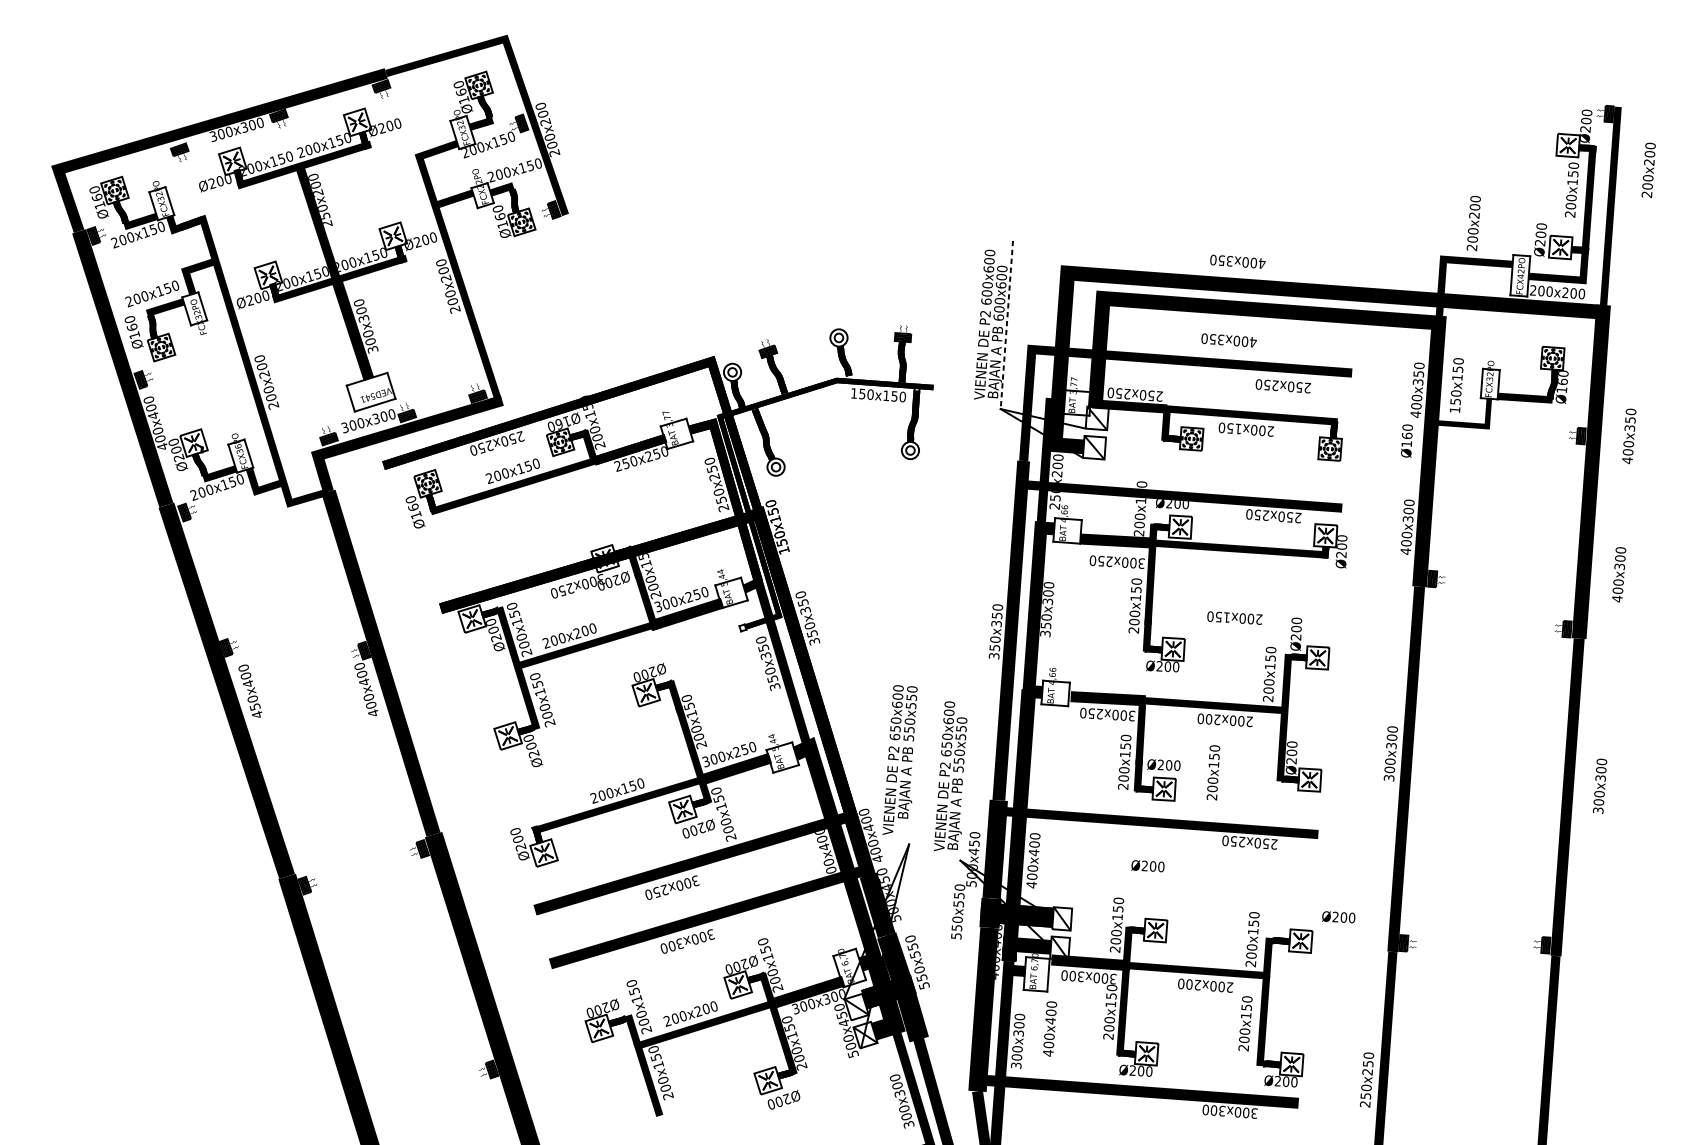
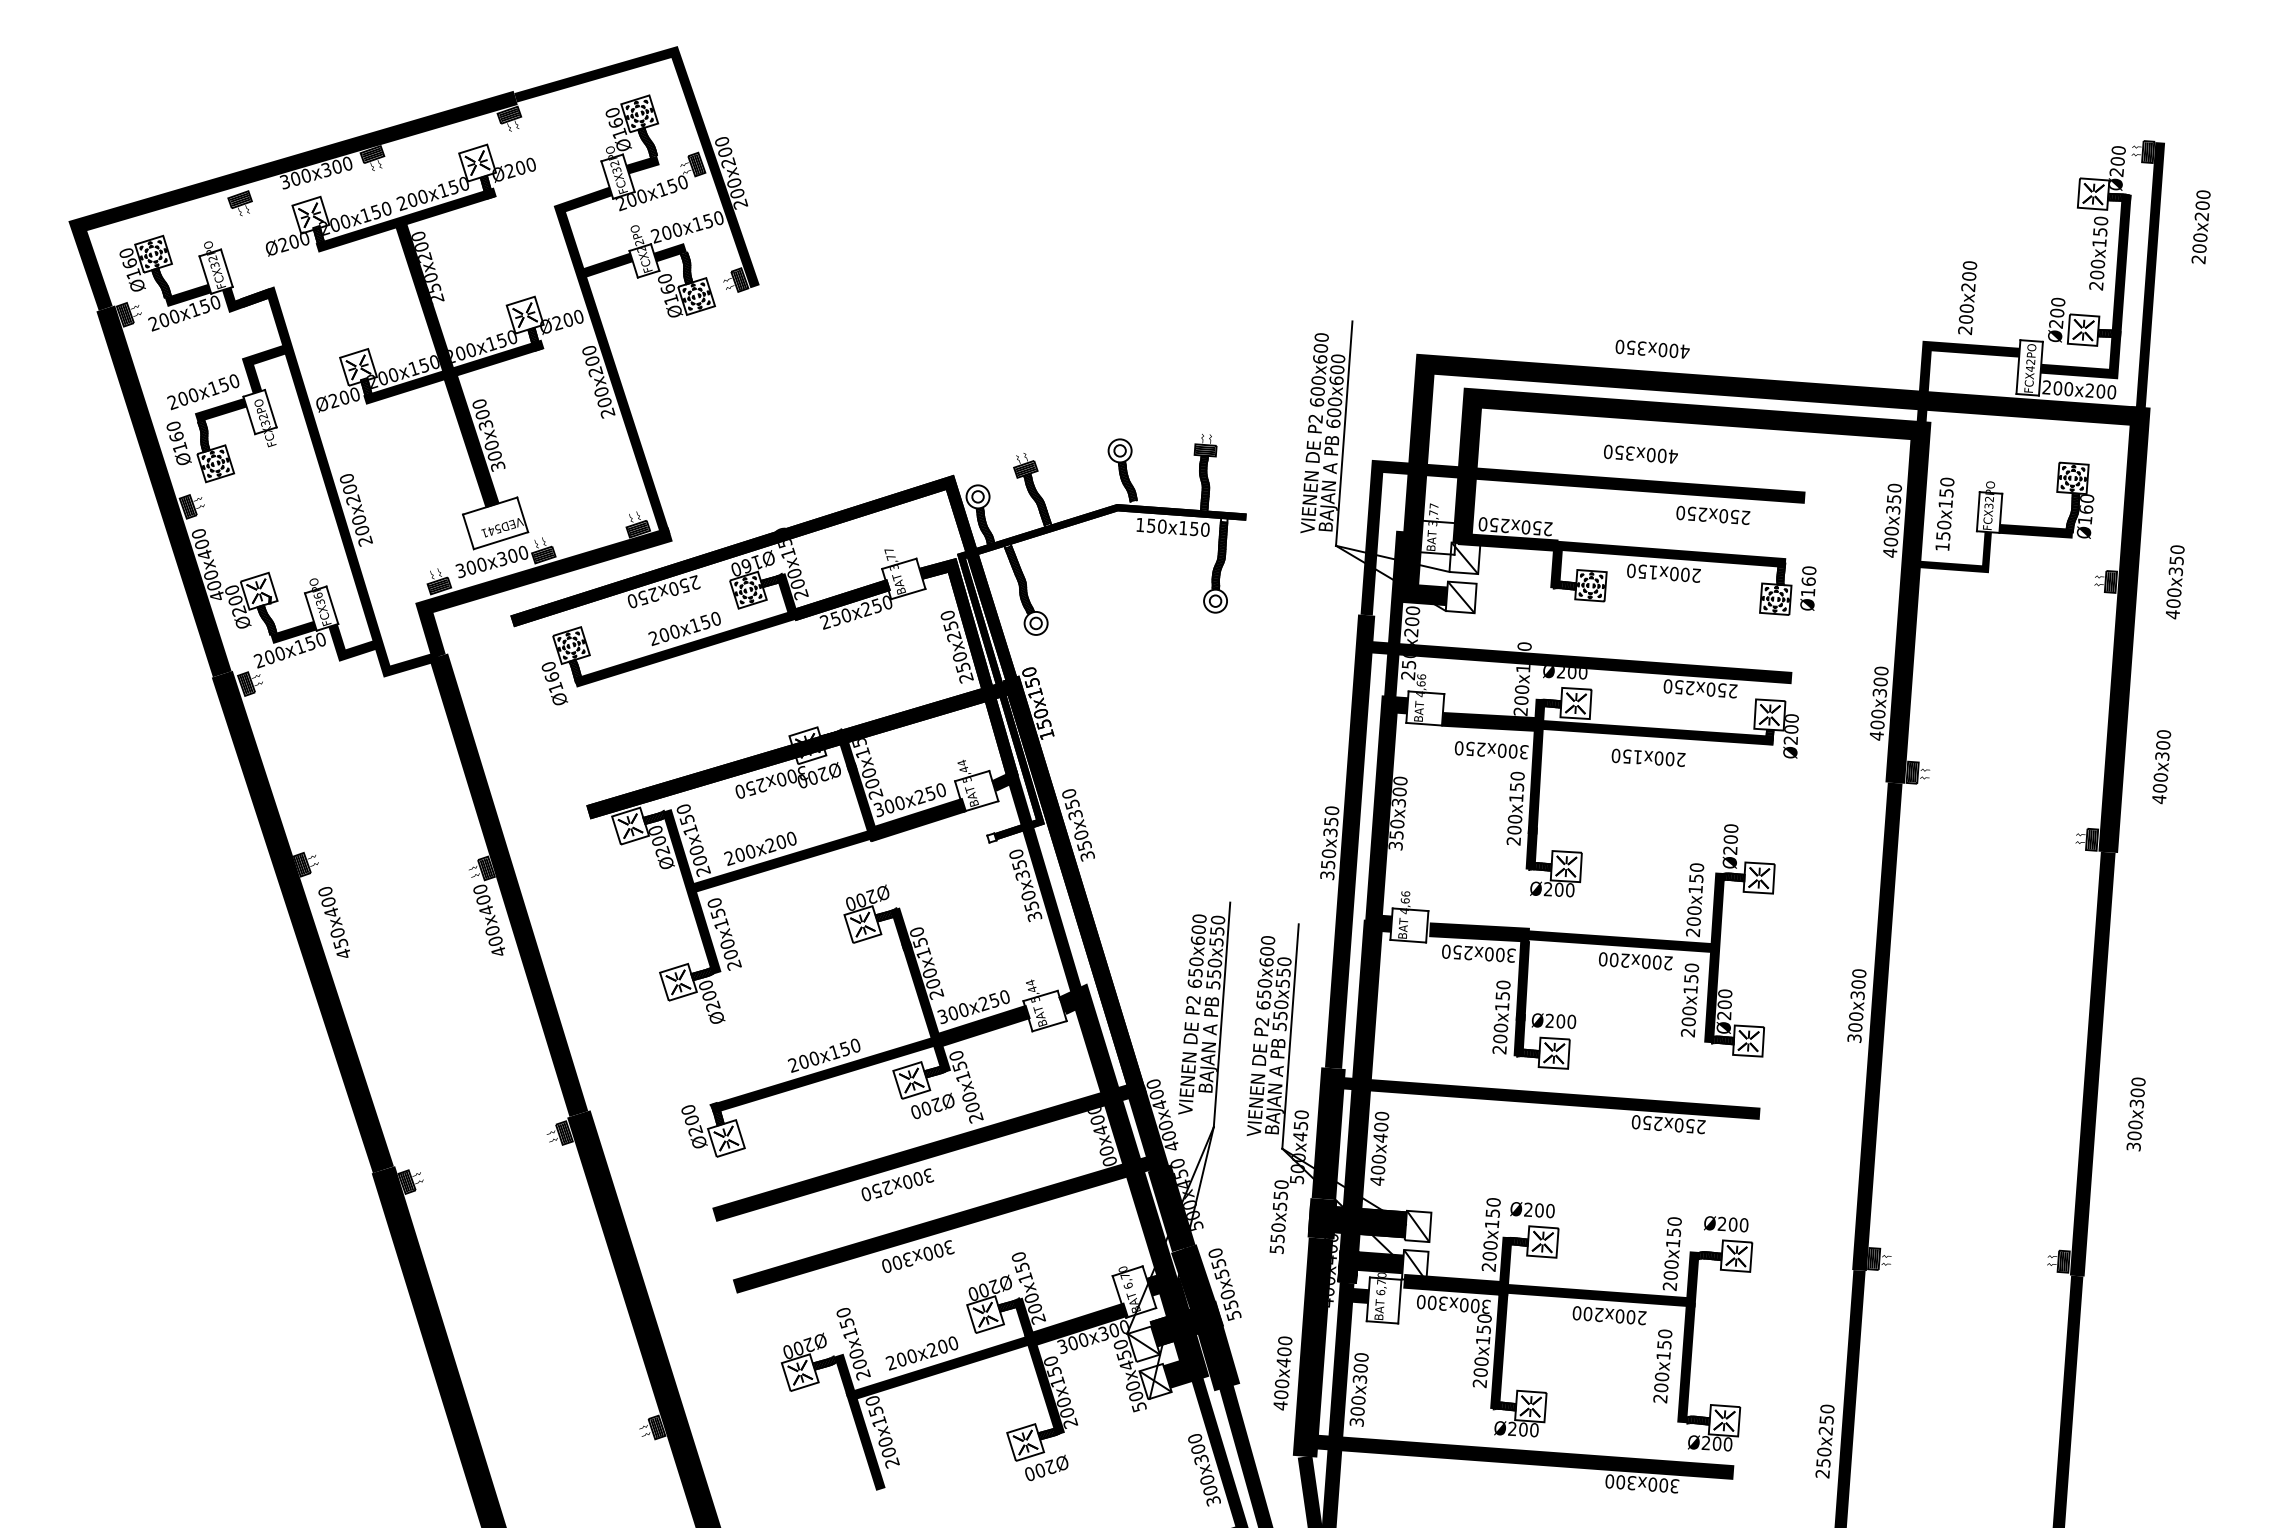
line: (1007, 324) -> (1344, 433), dashed -> solid
text: (1407, 441) -> (1808, 588), moved
text: (1234, 617) -> (1648, 757), moved
line: (914, 760) -> (1221, 1014), added
text: (1213, 772) -> (1689, 1000), moved
line: (966, 776) -> (1290, 1036), added
text: (1599, 786) -> (2135, 1114), moved
text: (1147, 866) -> (1532, 1210), moved
text: (1338, 917) -> (1726, 1224), moved
text: (1049, 1029) -> (1282, 1373), moved

